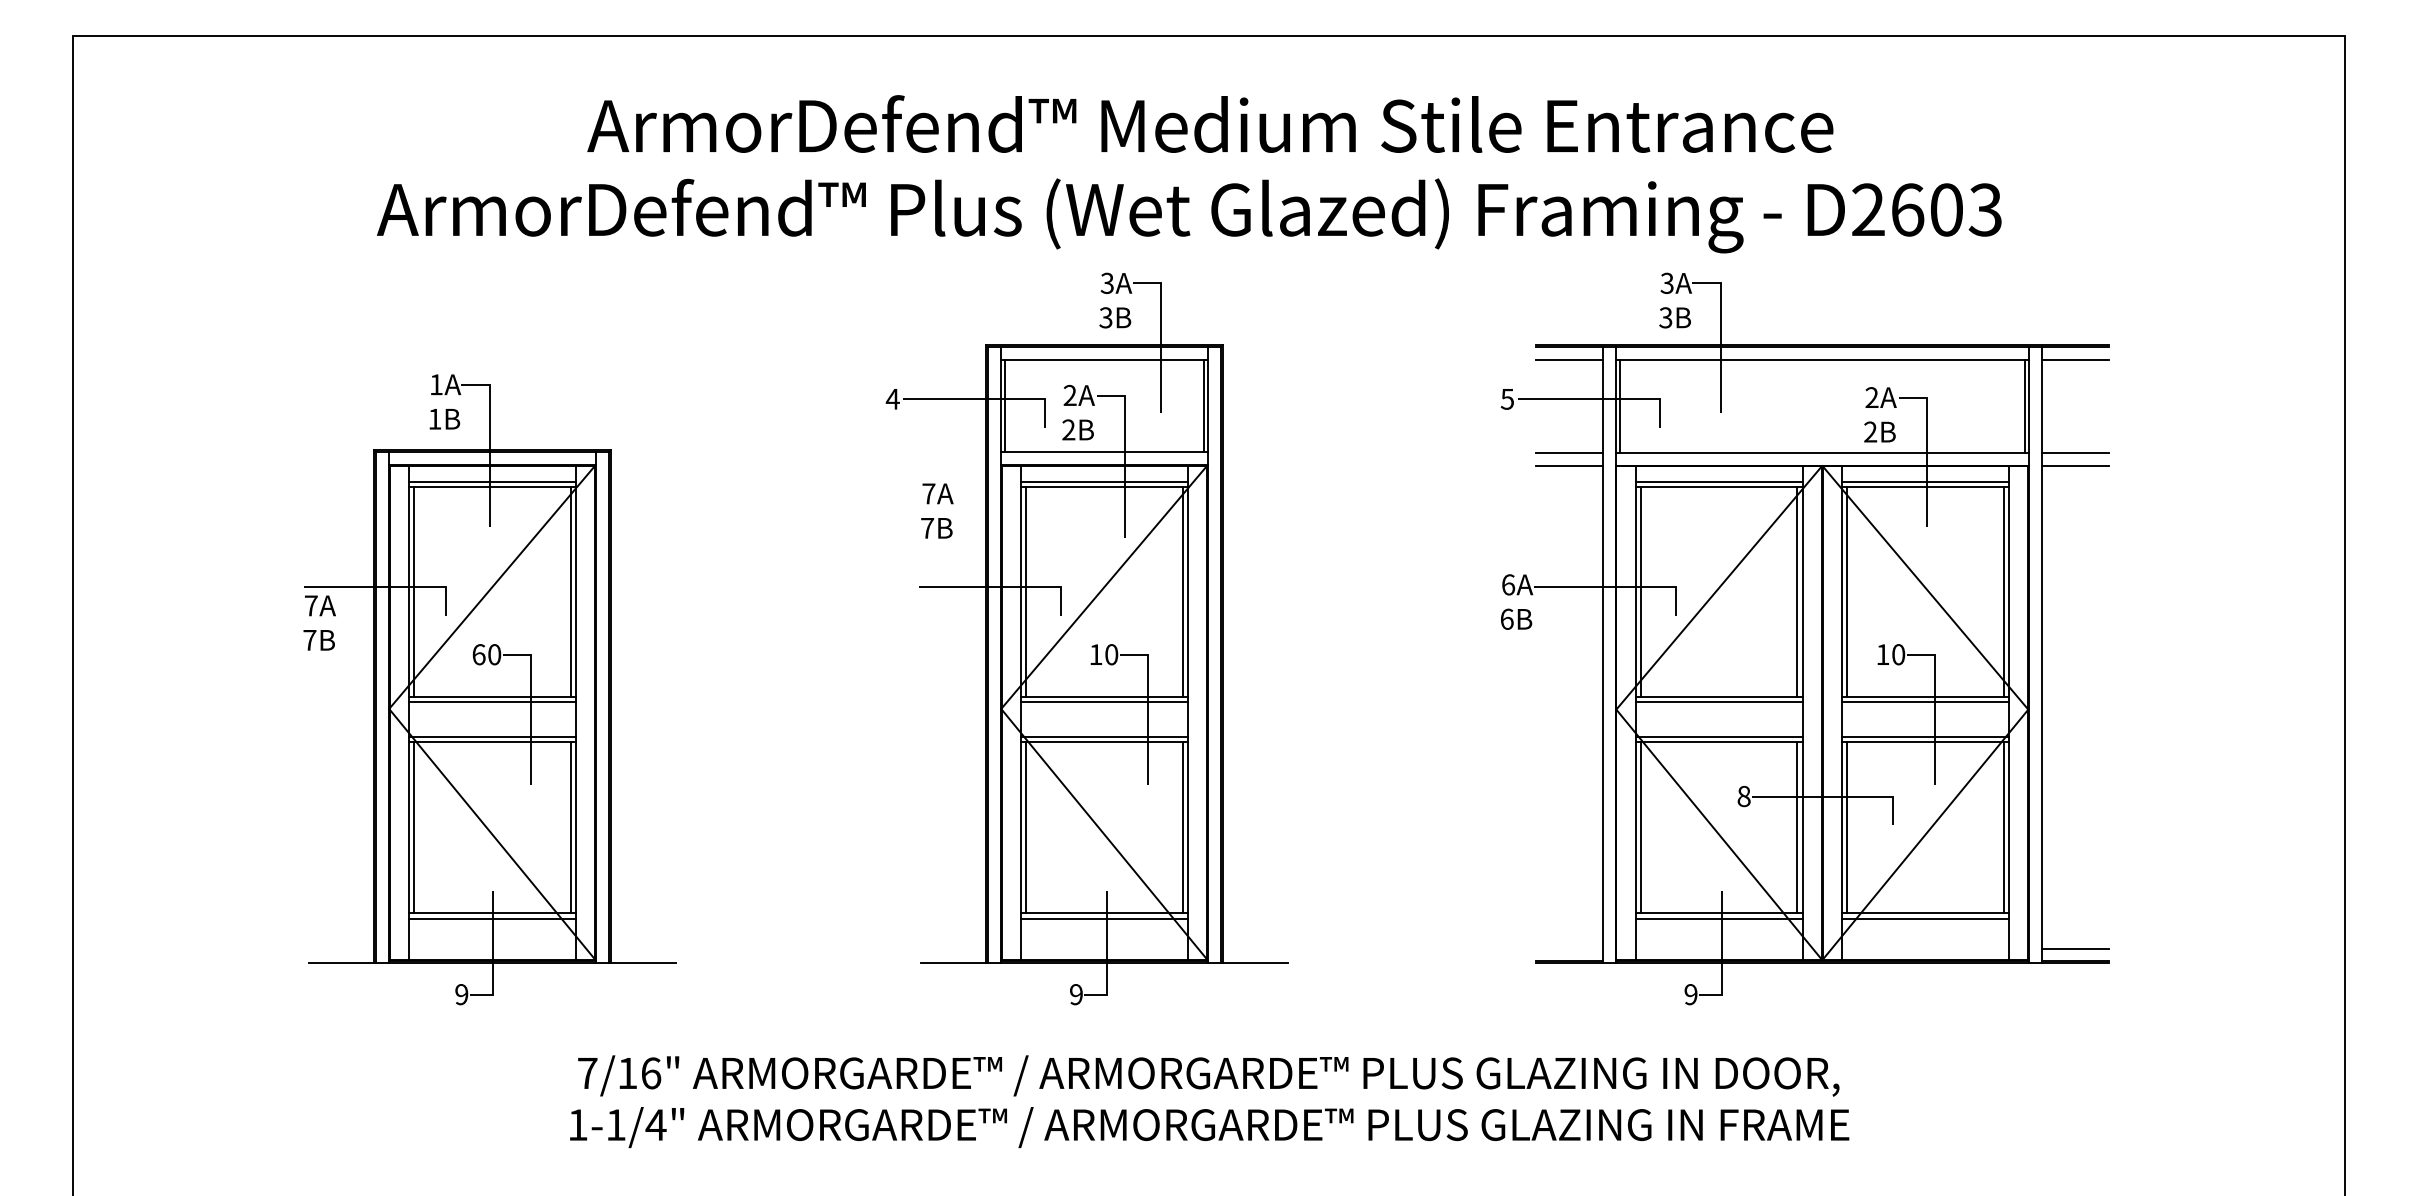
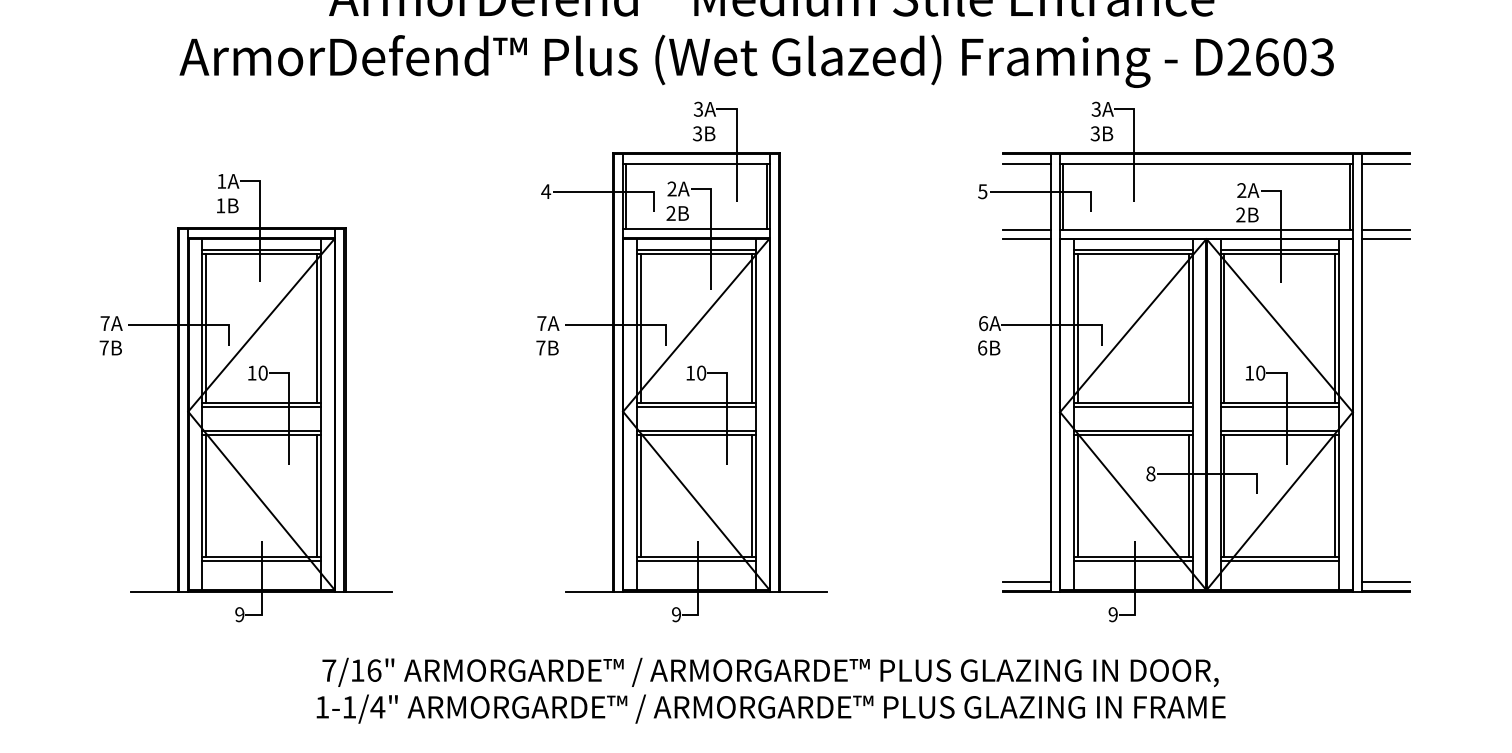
text: (937, 510) -> (547, 335), moved
text: (319, 622) -> (111, 335), moved
text: (478, 654) -> (251, 373), 60 -> 10
line: (1568, 948) -> (1026, 581), added

